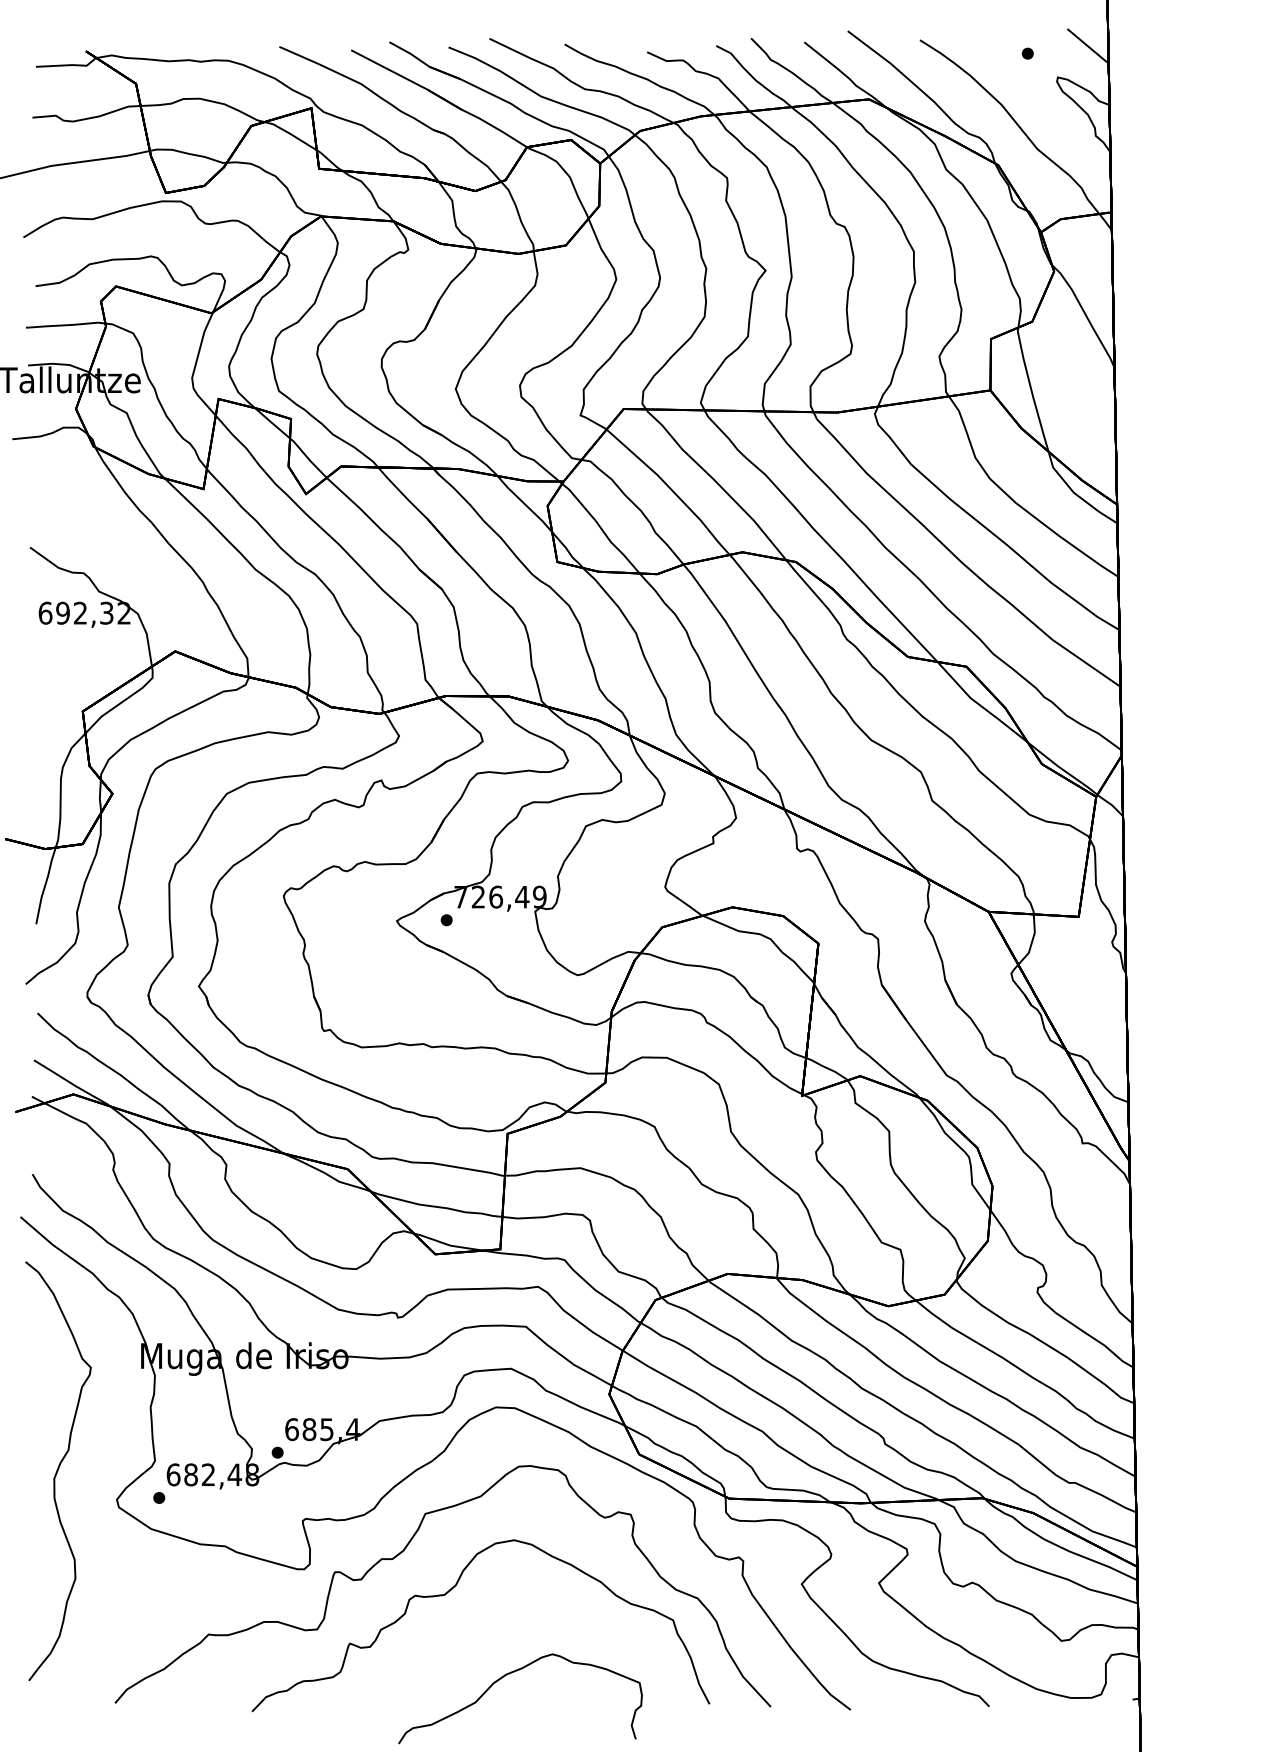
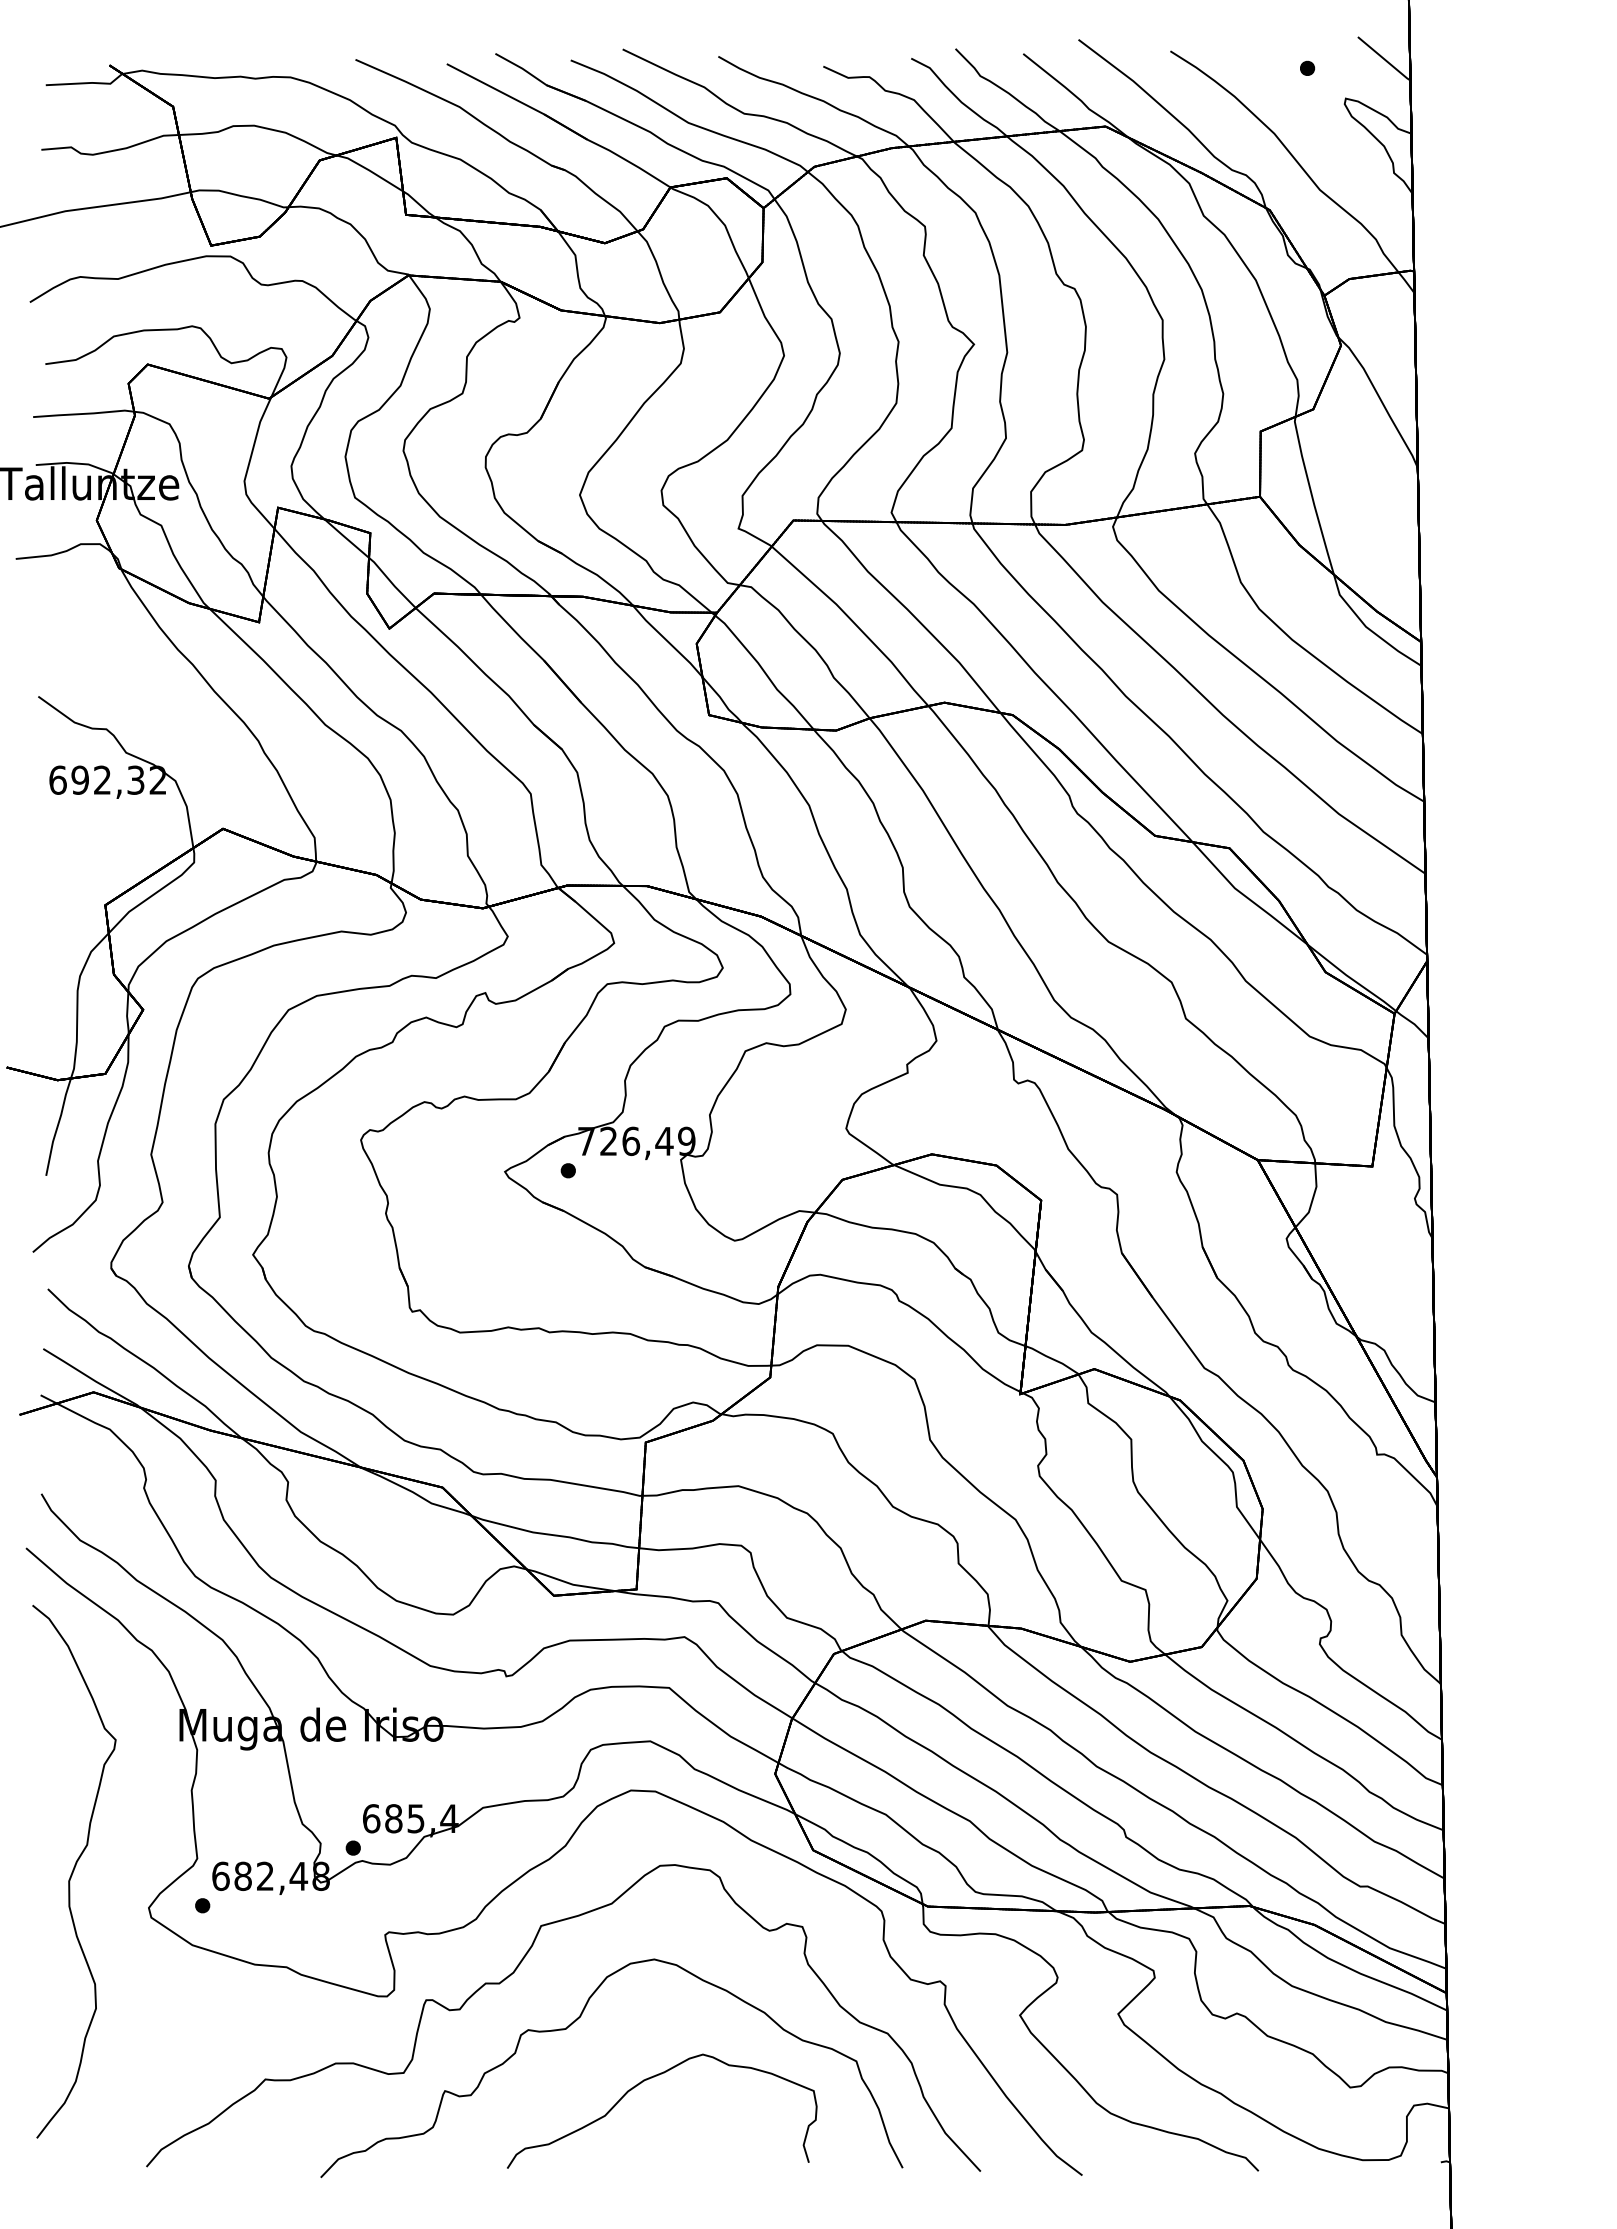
curve: (510, 1673) -> (649, 2079), moved

